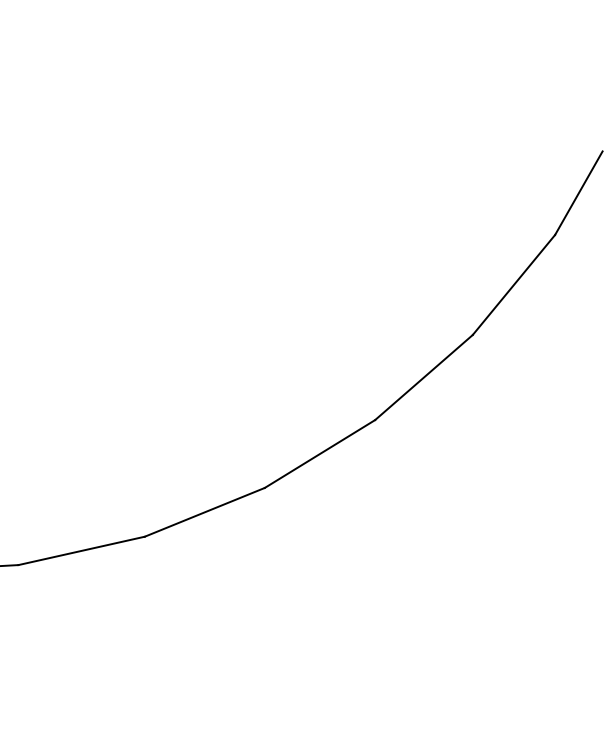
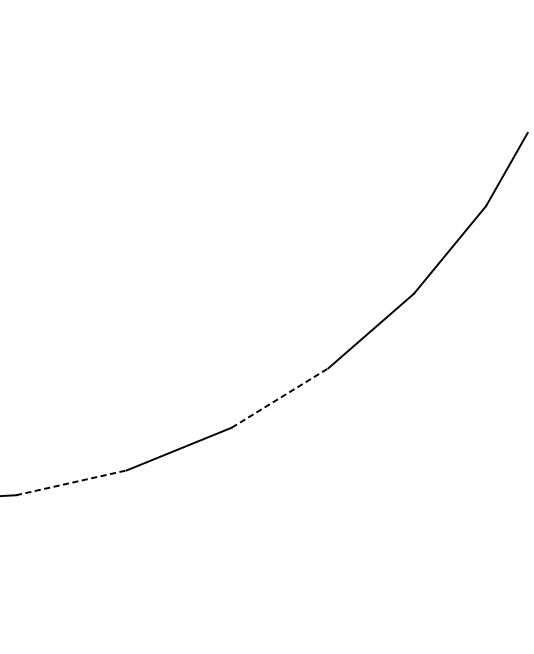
line: (319, 454) -> (279, 398), solid -> dashed
line: (81, 550) -> (71, 482), solid -> dashed

